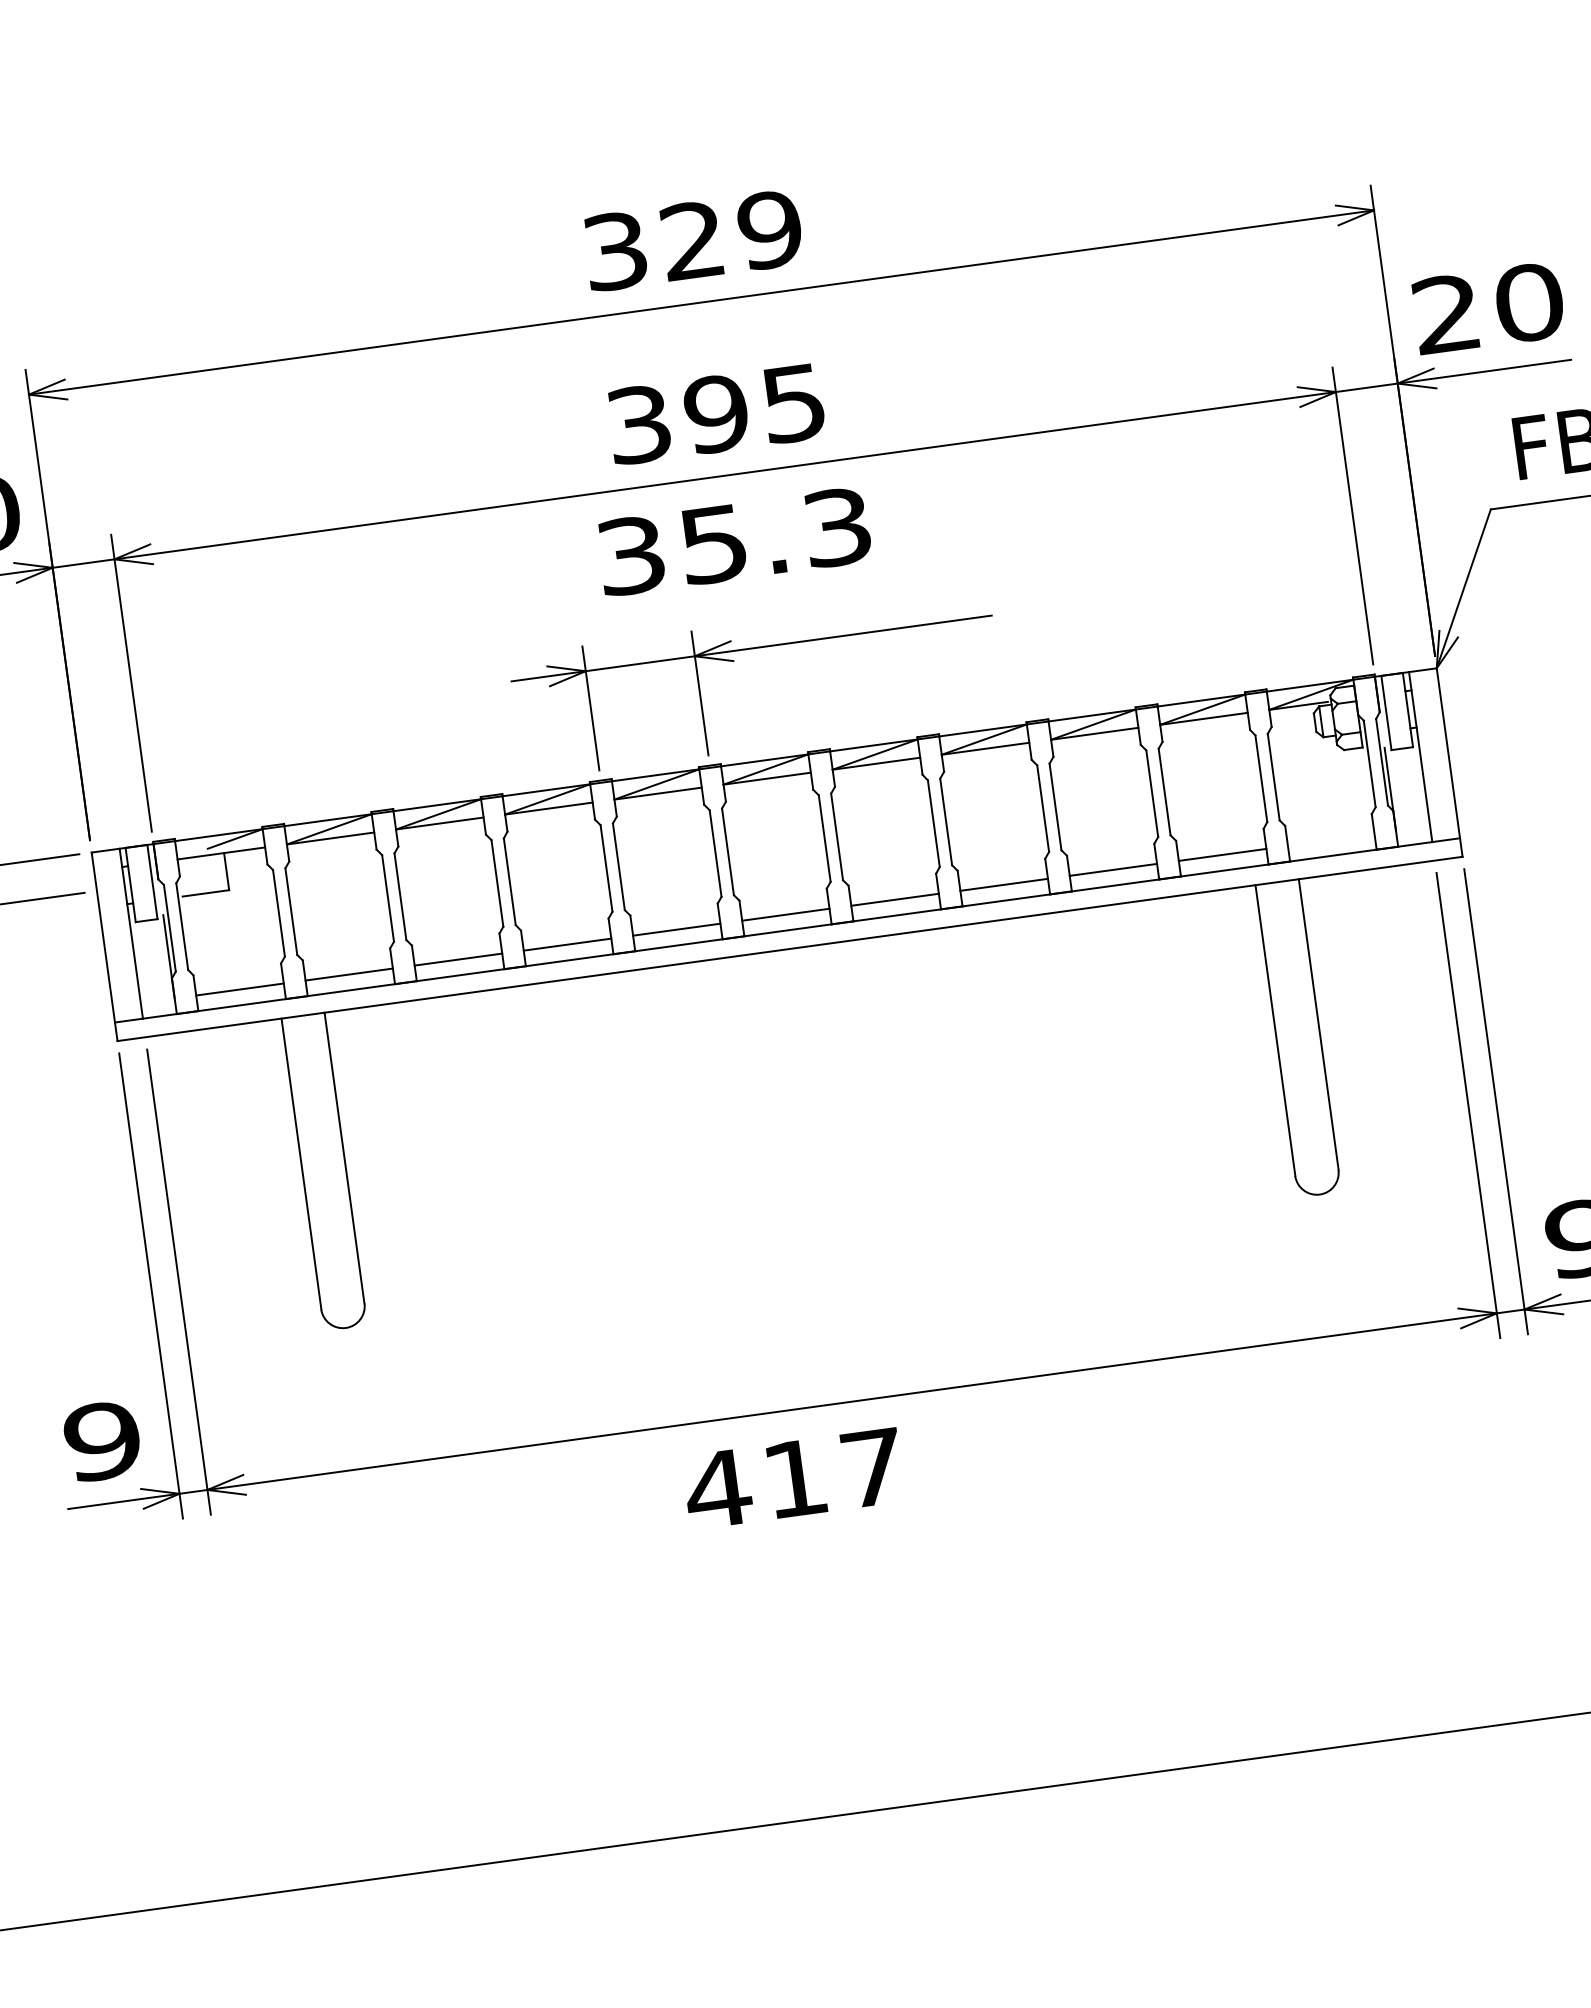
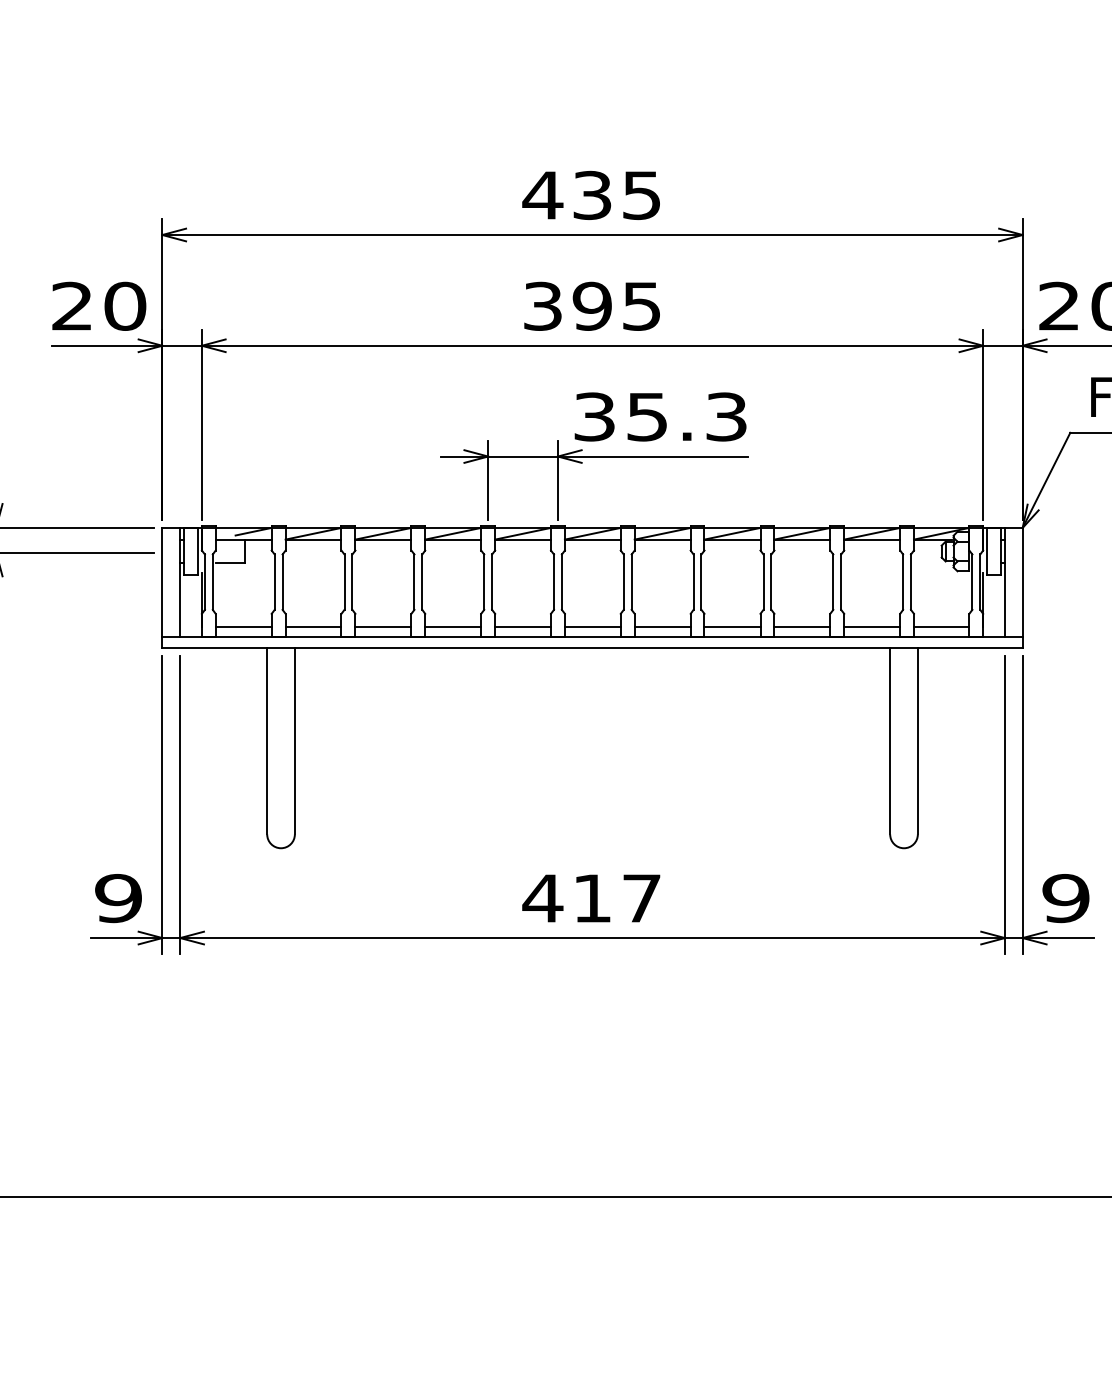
text: (691, 240) -> (591, 195), 329 -> 435
text: (734, 540) -> (660, 416), moved
line: (1330, 839) -> (941, 626), added
text: (794, 1478) -> (591, 898), moved

